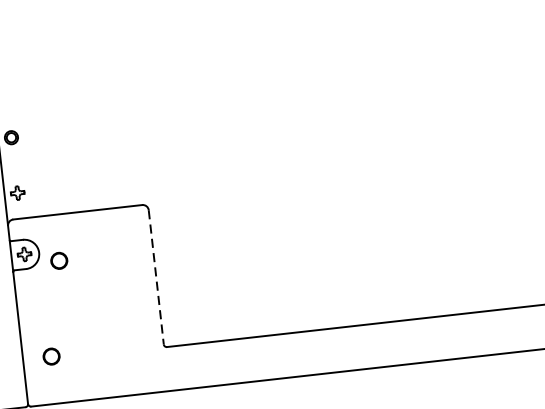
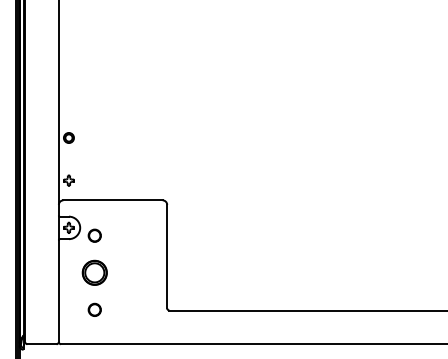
line: (156, 277) -> (167, 256), dashed -> solid
part: (64, 308) -> (94, 272), added
circle: (51, 356) -> (94, 309), moved

